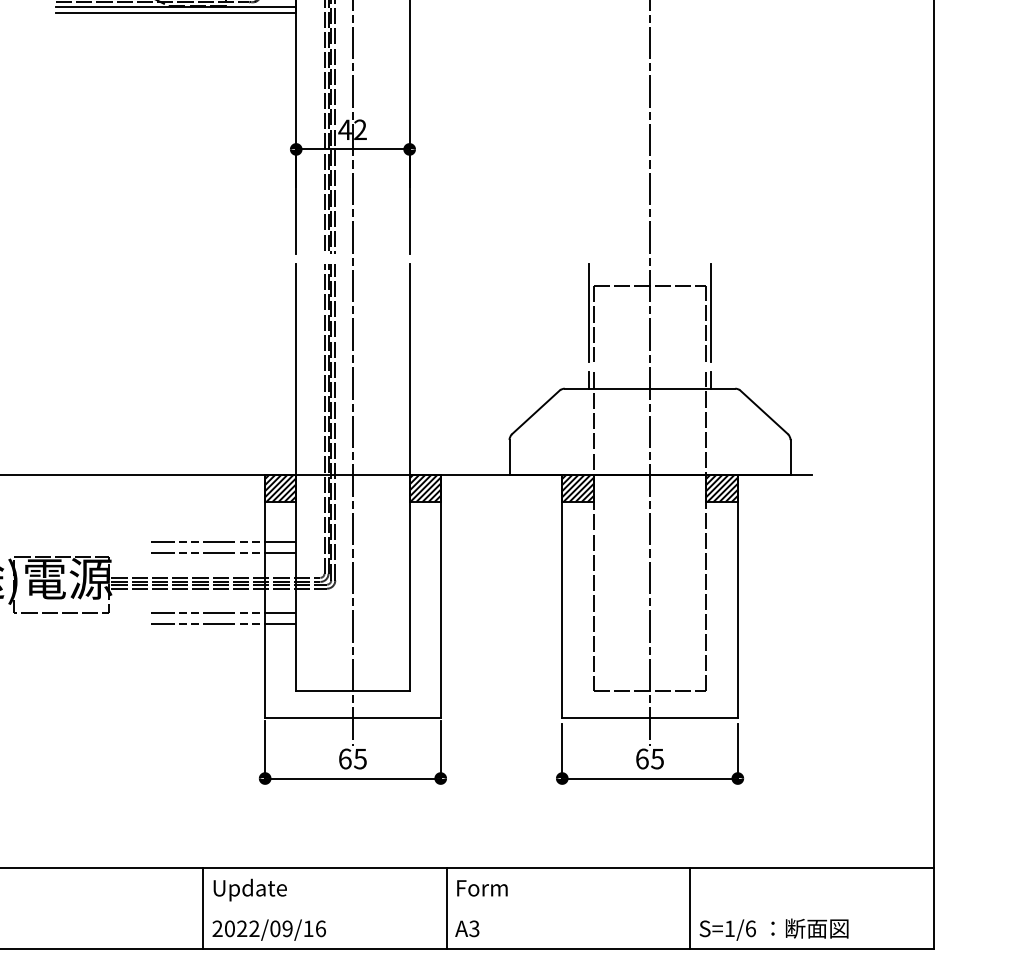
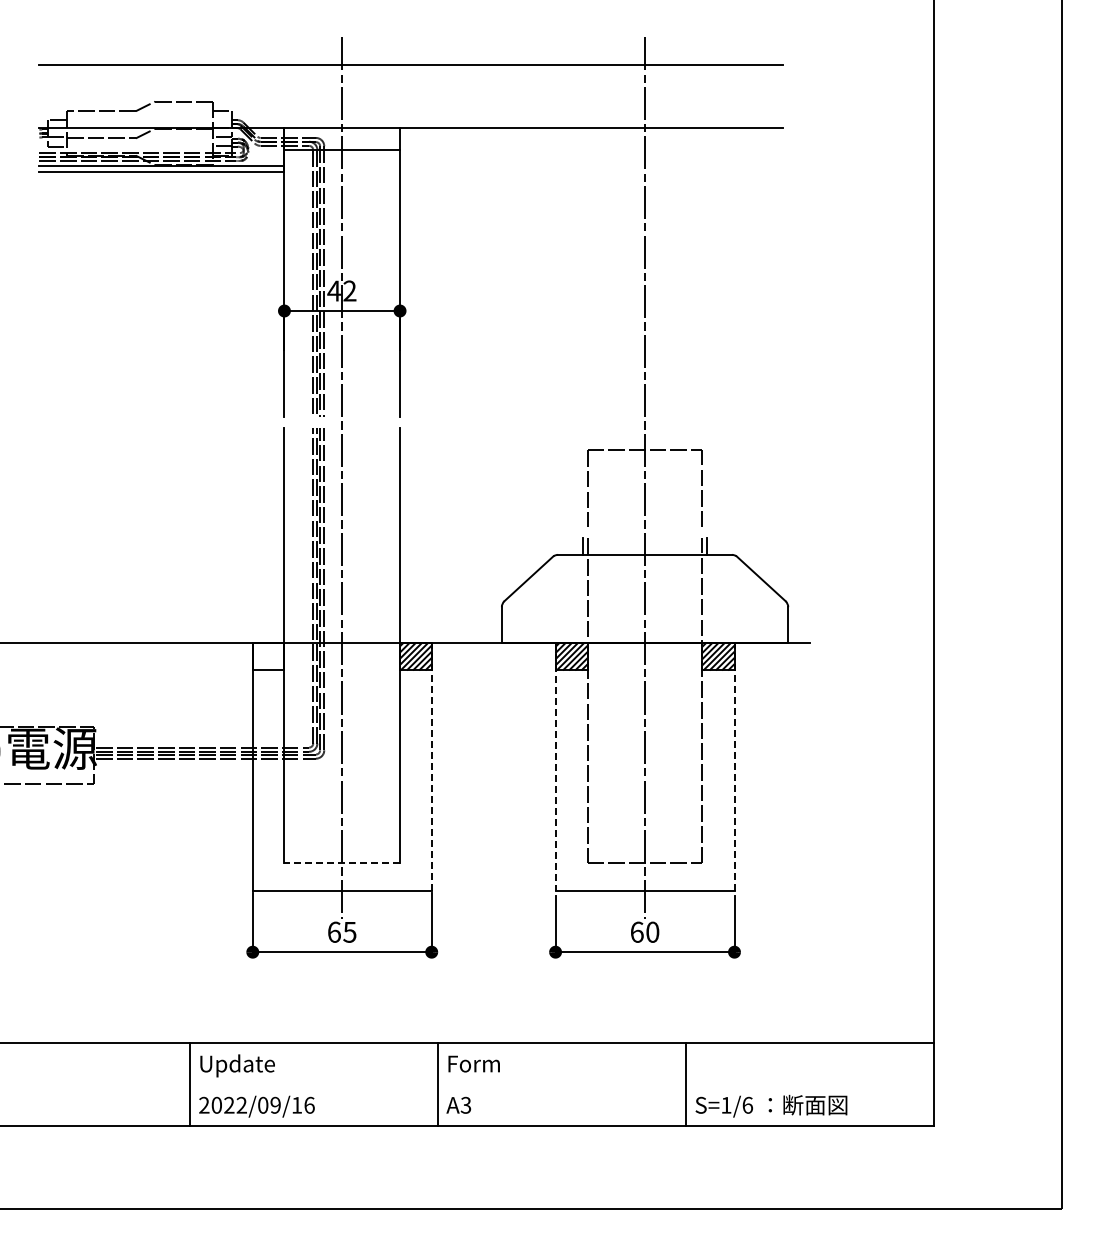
line: (589, 312) -> (583, 477), removed
line: (710, 312) -> (706, 477), removed
hatch: (280, 488) -> (268, 656), removed
line: (223, 542) -> (210, 711), removed
line: (223, 553) -> (210, 722), removed
line: (440, 596) -> (431, 766), solid -> dashed
line: (562, 596) -> (555, 766), solid -> dashed
line: (737, 596) -> (734, 766), solid -> dashed
line: (223, 613) -> (210, 783), removed
line: (223, 624) -> (210, 795), removed
line: (353, 691) -> (342, 863), solid -> dashed
text: (657, 758) -> (652, 931), 65 -> 60

